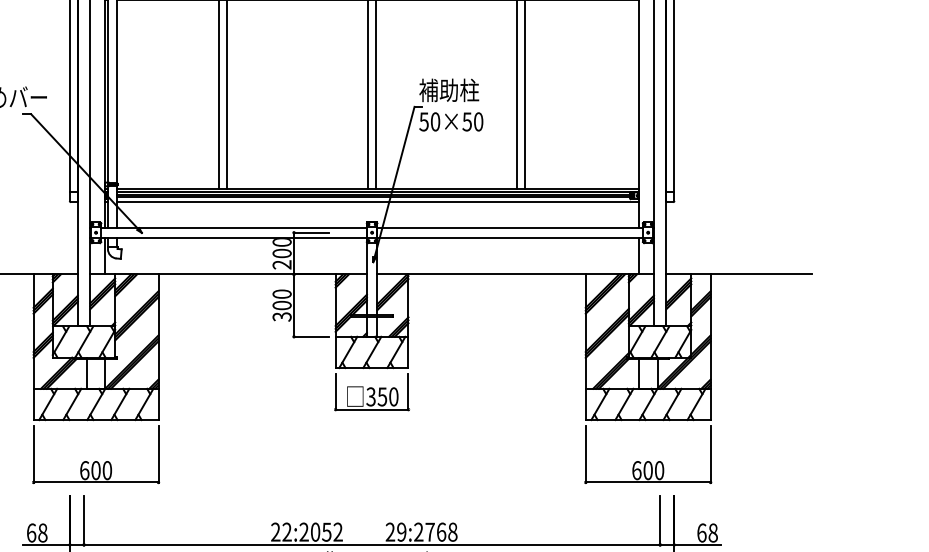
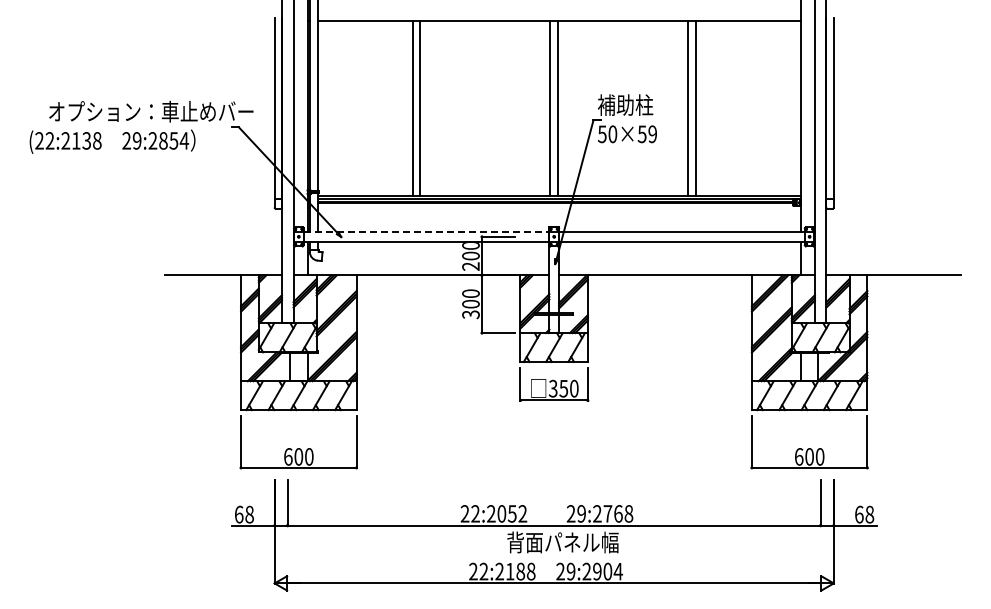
text: (478, 122) -> (652, 134), 50×50 -> 50×59
line: (377, 202) -> (559, 208), removed
line: (234, 228) -> (426, 232), solid -> dashed

